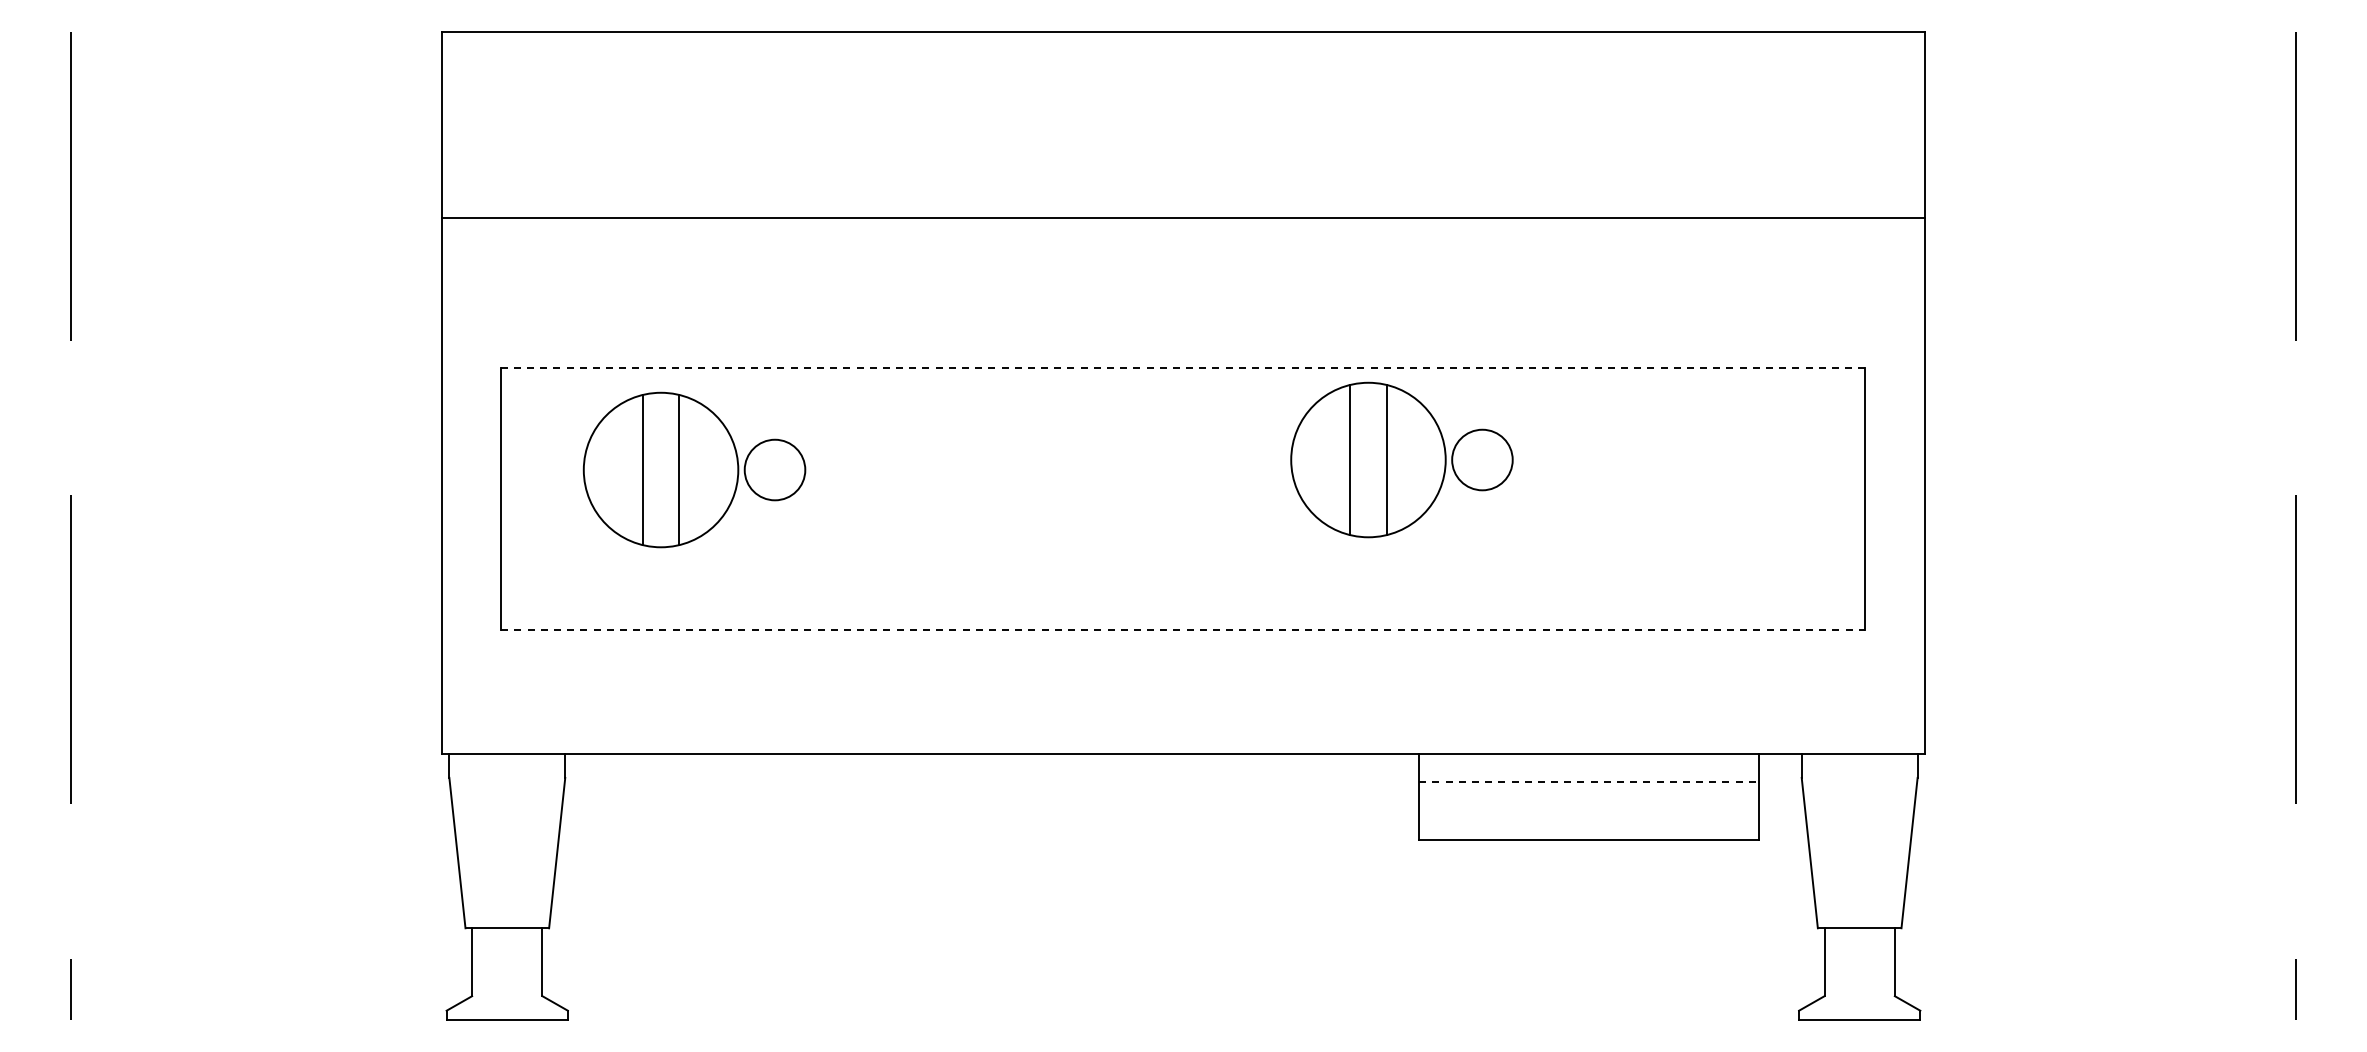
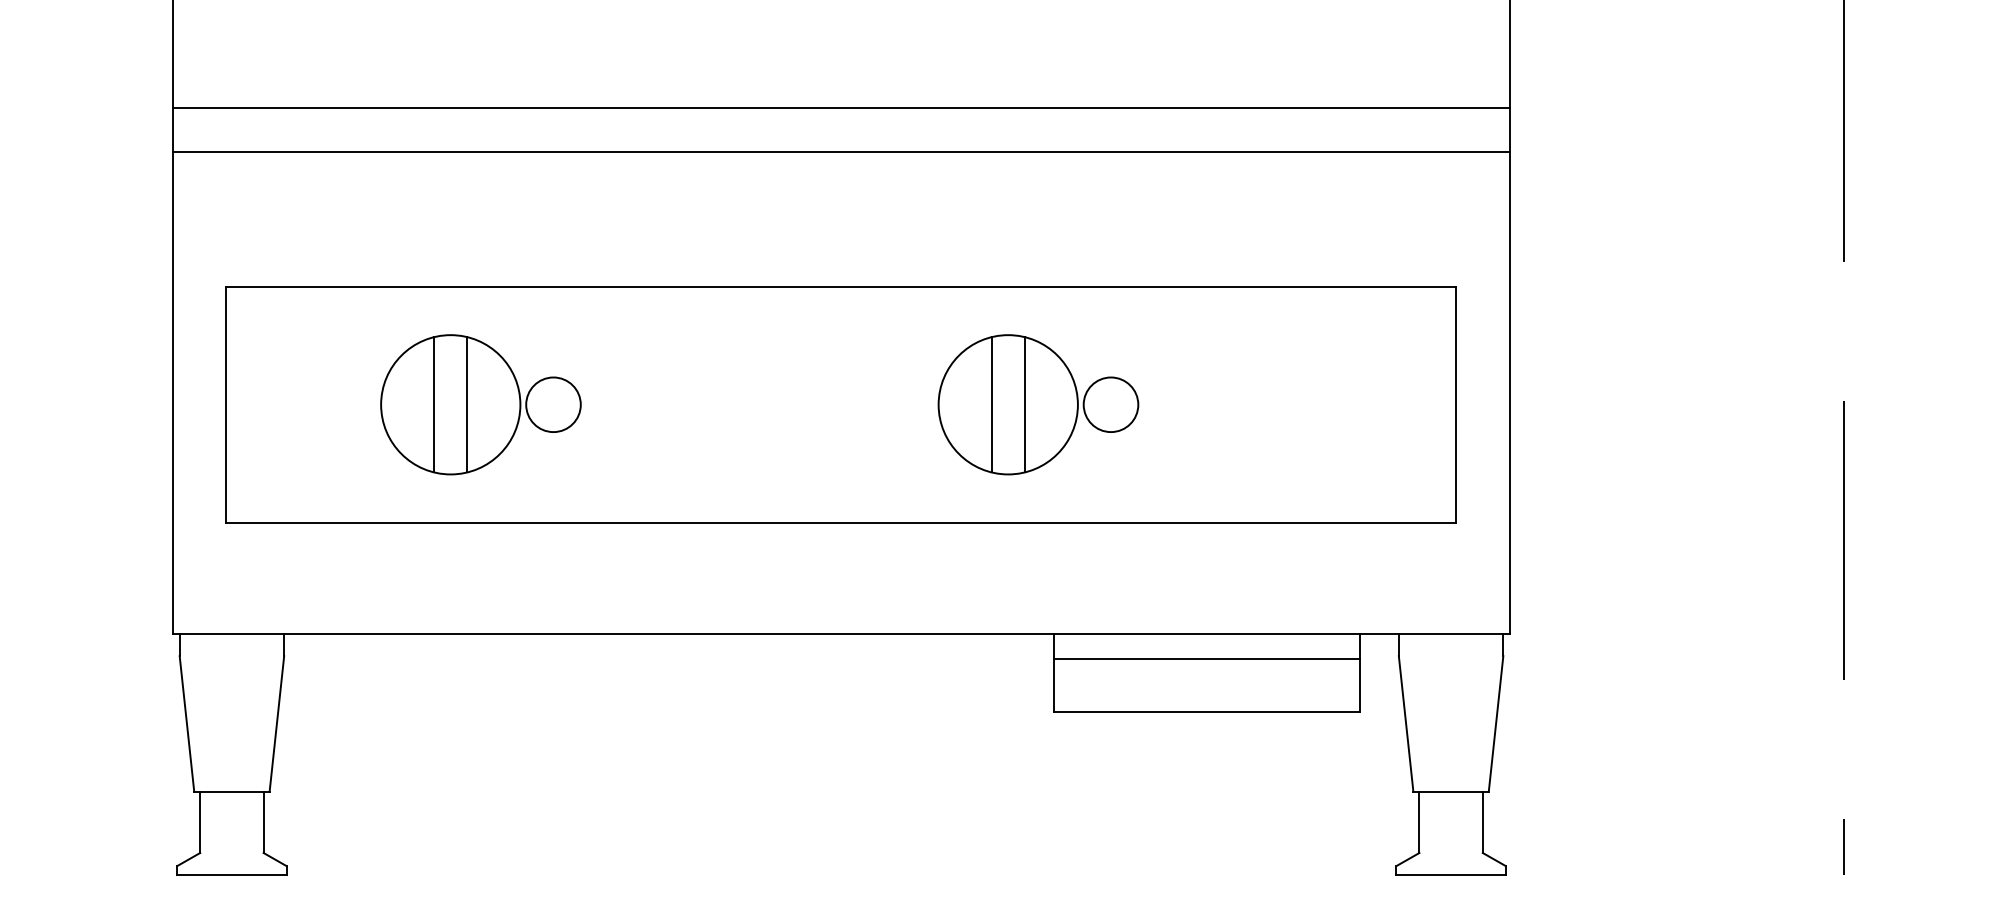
line: (1183, 170) -> (841, 108), added
line: (1182, 368) -> (840, 287), dashed -> solid
part: (1401, 459) -> (1038, 404), moved
part: (694, 469) -> (480, 404), moved
line: (1183, 630) -> (841, 523), dashed -> solid
line: (1589, 781) -> (1207, 659), dashed -> solid

